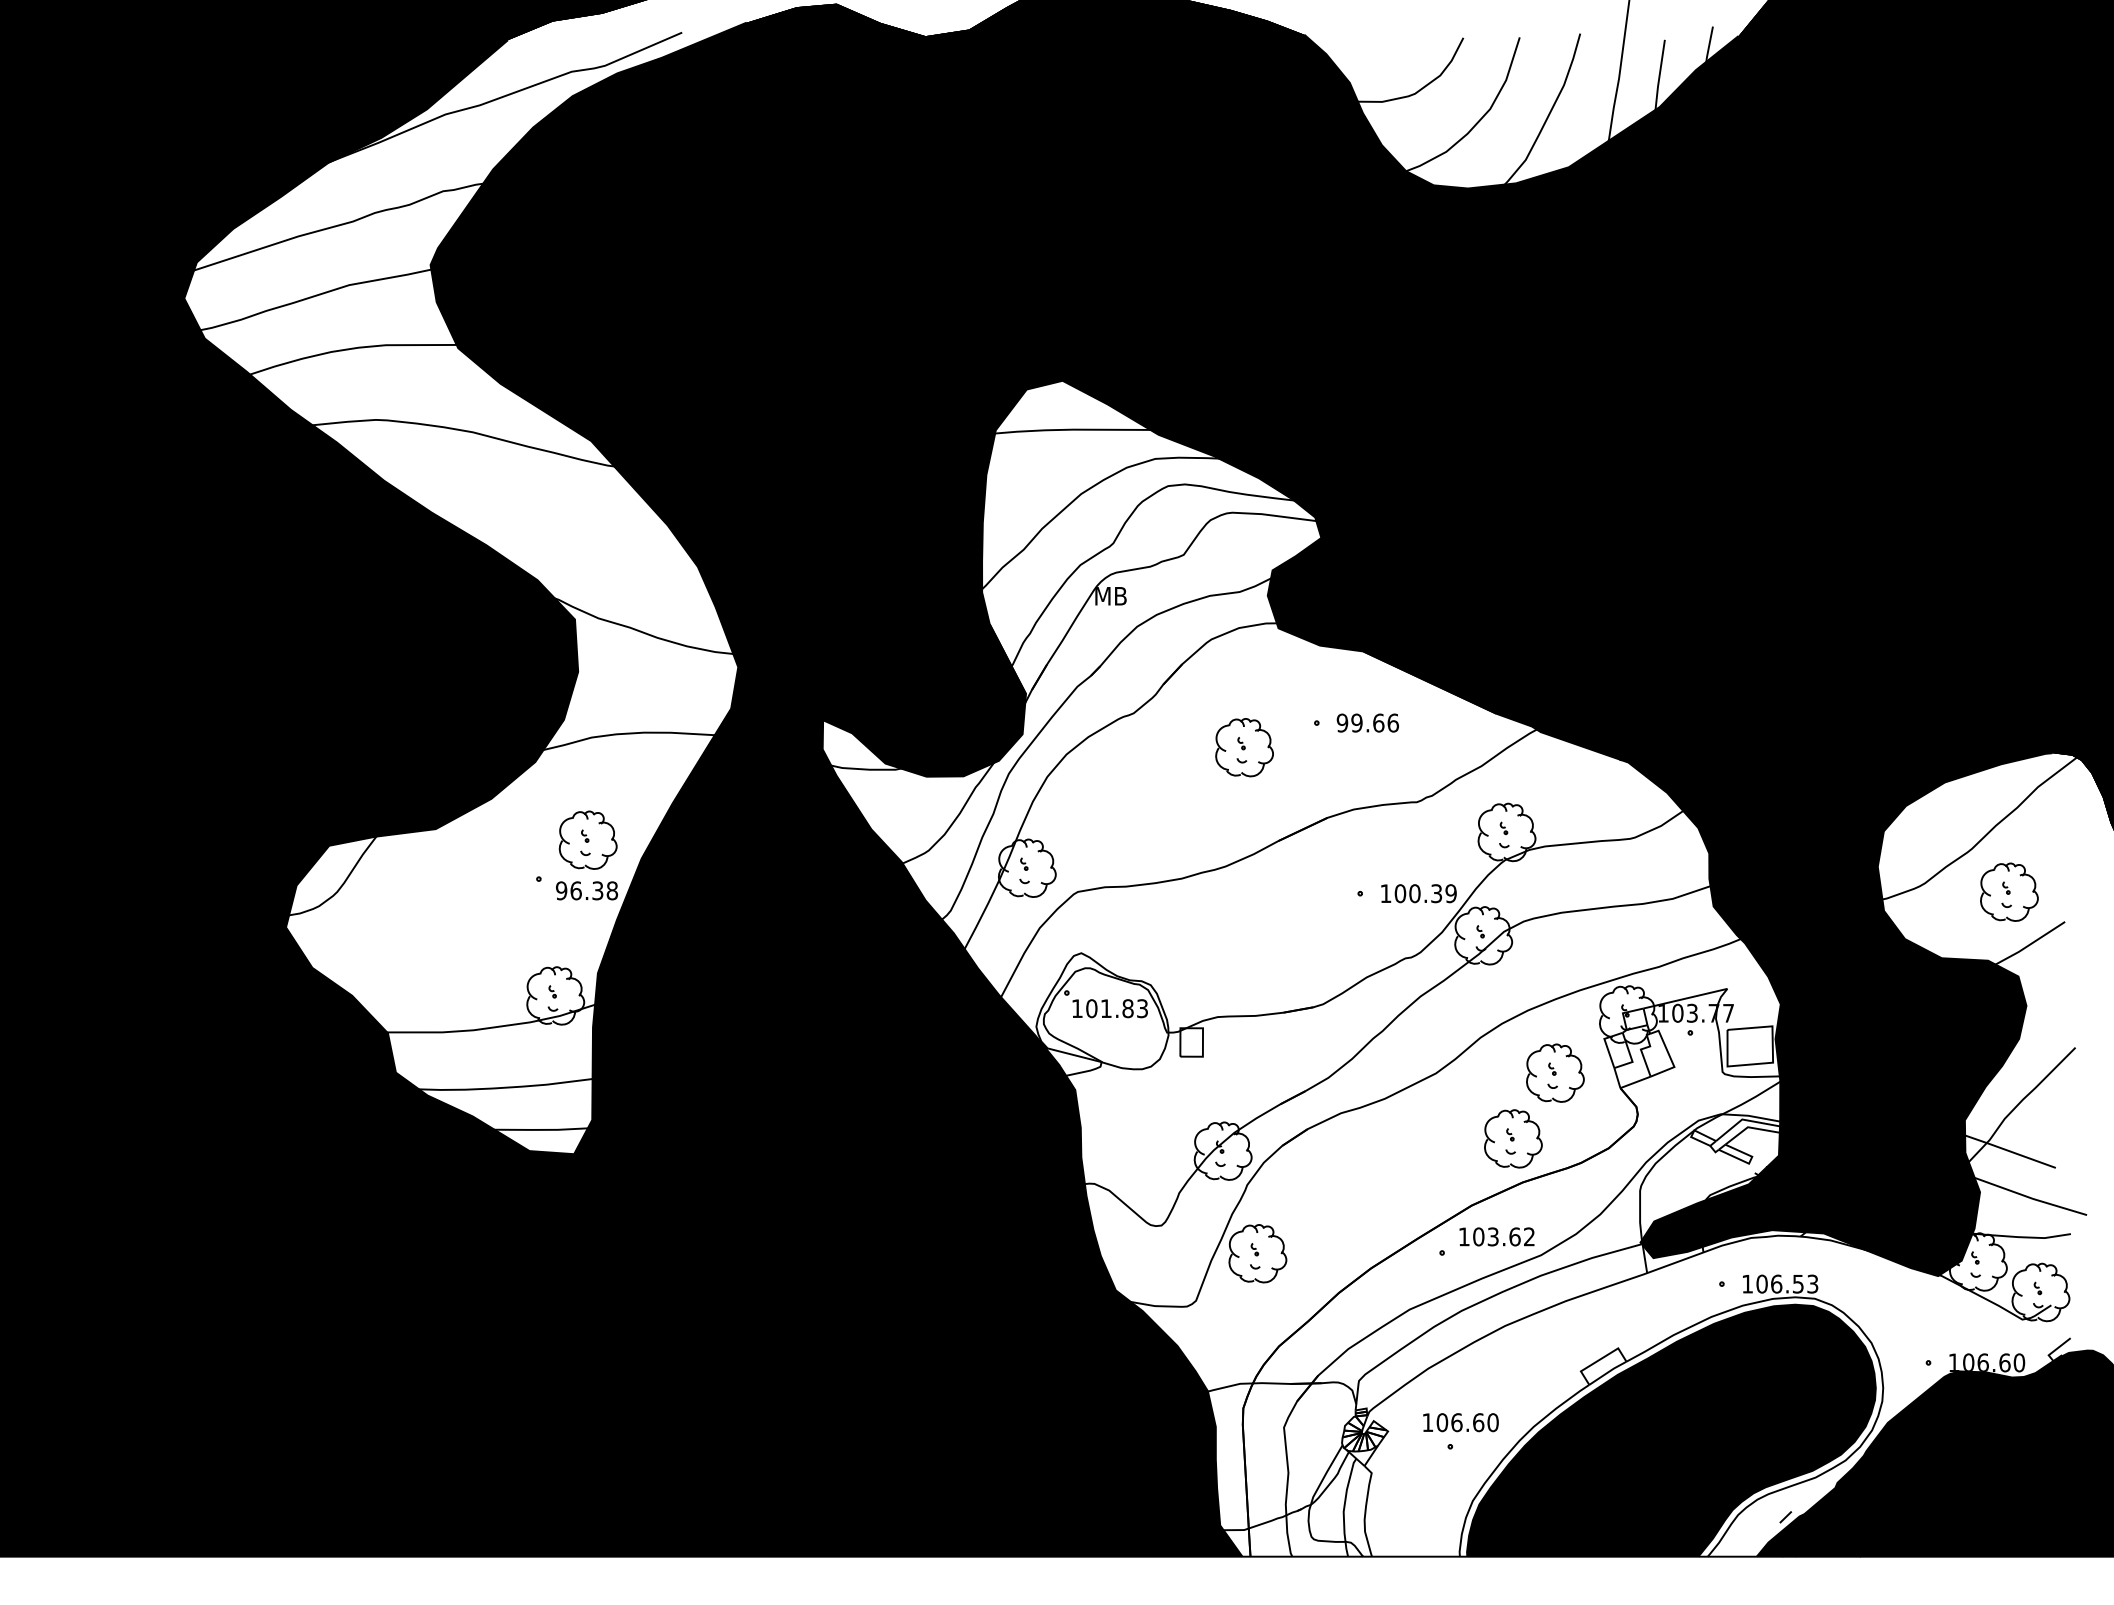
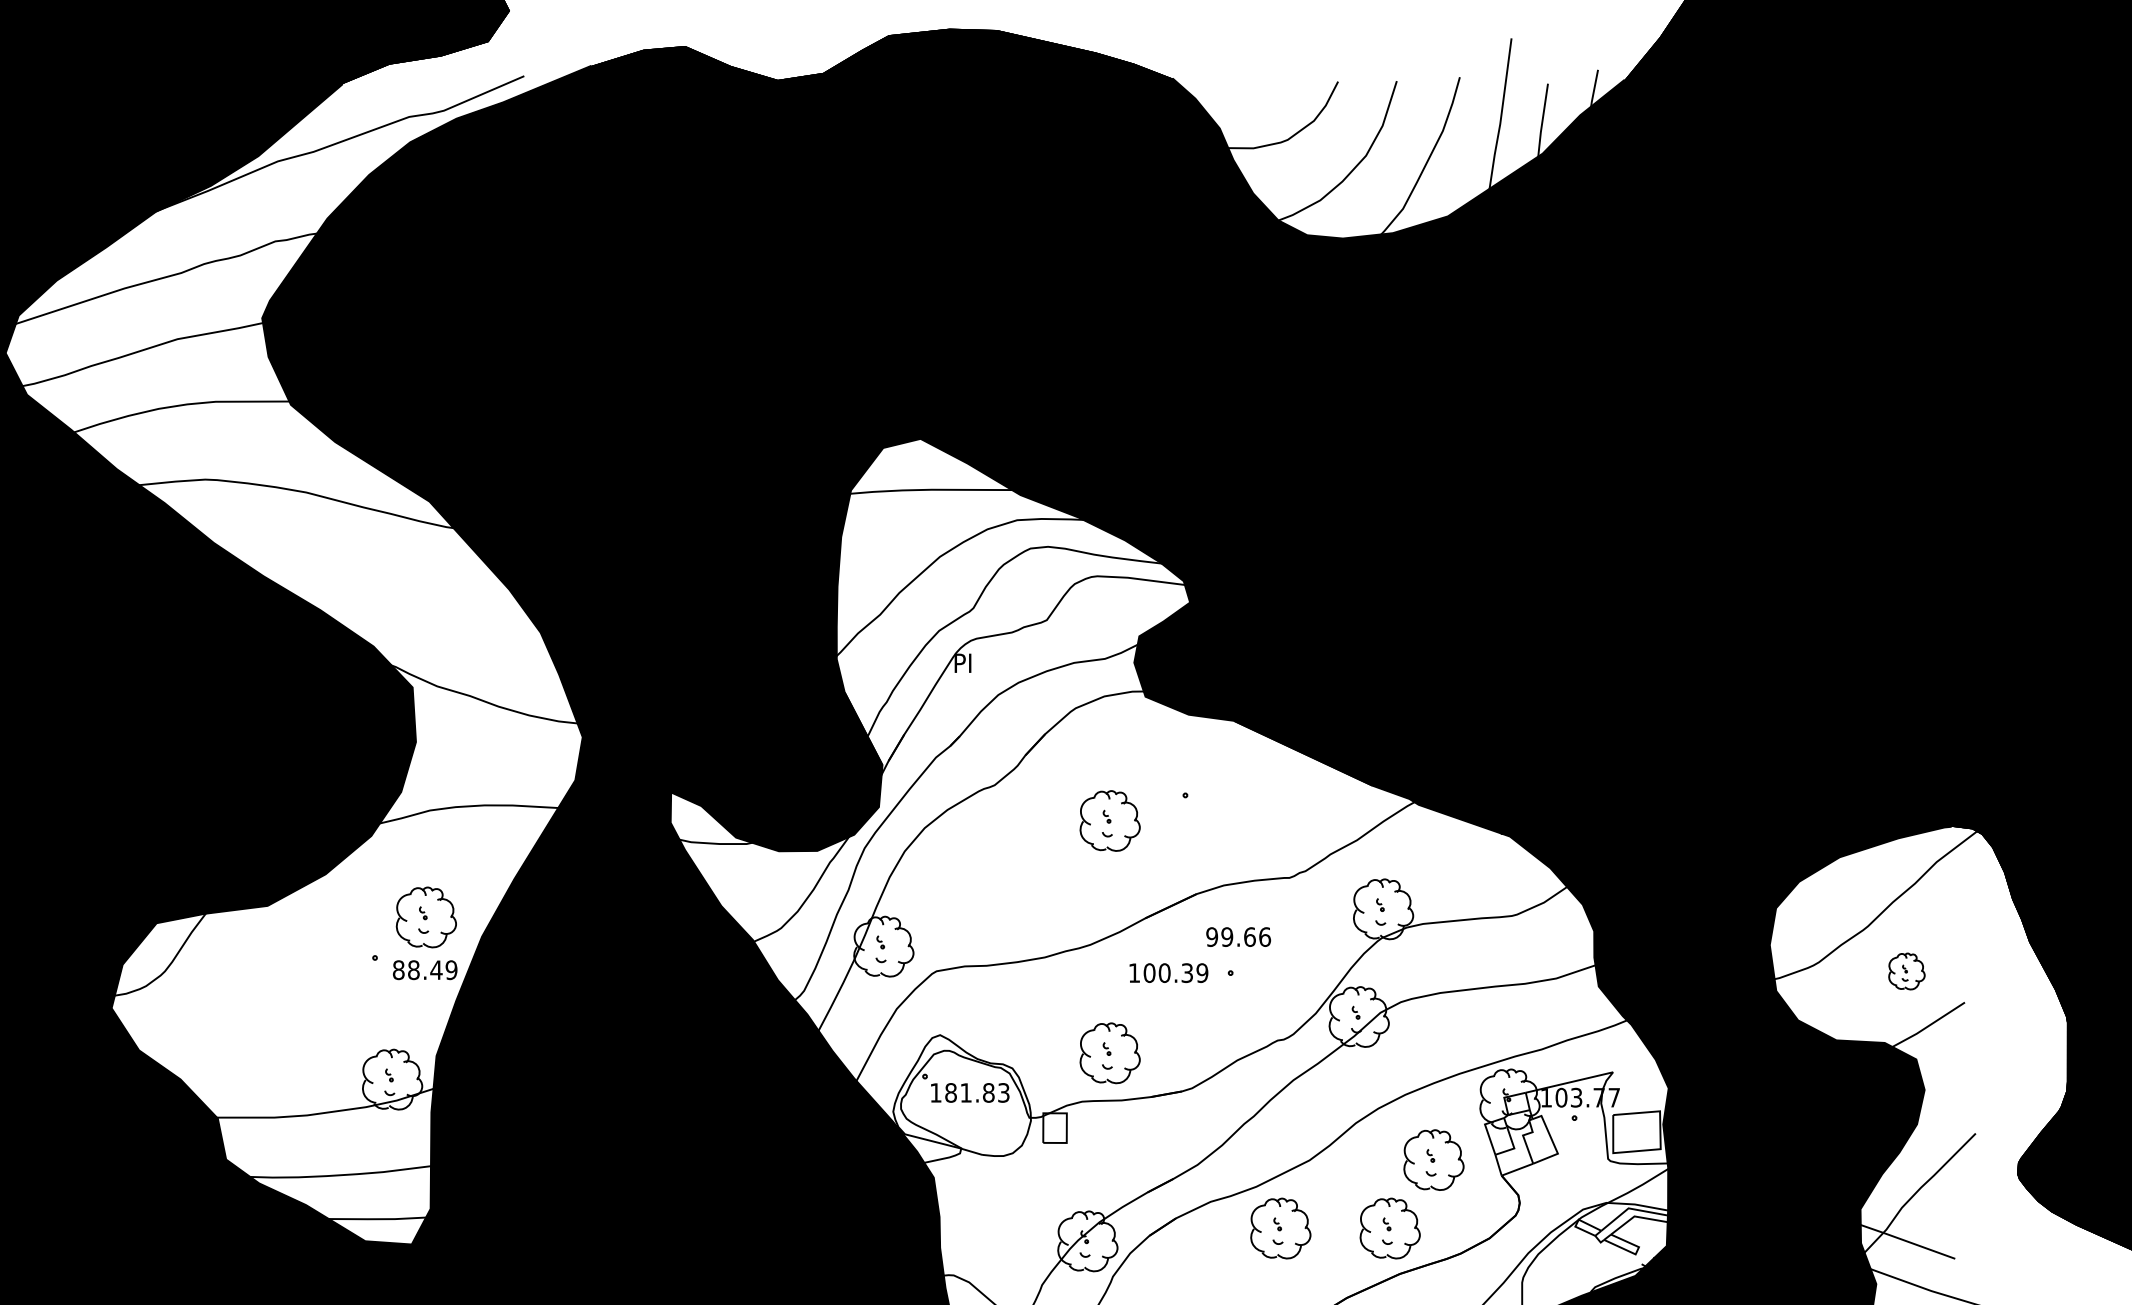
text: (1111, 596) -> (971, 663), MB -> PI
text: (1367, 722) -> (1238, 936), moved
text: (587, 890) -> (425, 969), 96.38 -> 88.49
part: (2009, 891) -> (1906, 970), size x0.6
text: (1418, 893) -> (1168, 972), moved
part: (1244, 970) -> (1110, 1053), added
text: (1091, 1008) -> (950, 1092), 101.83 -> 181.83
part: (1408, 1138) -> (1280, 1228), added

